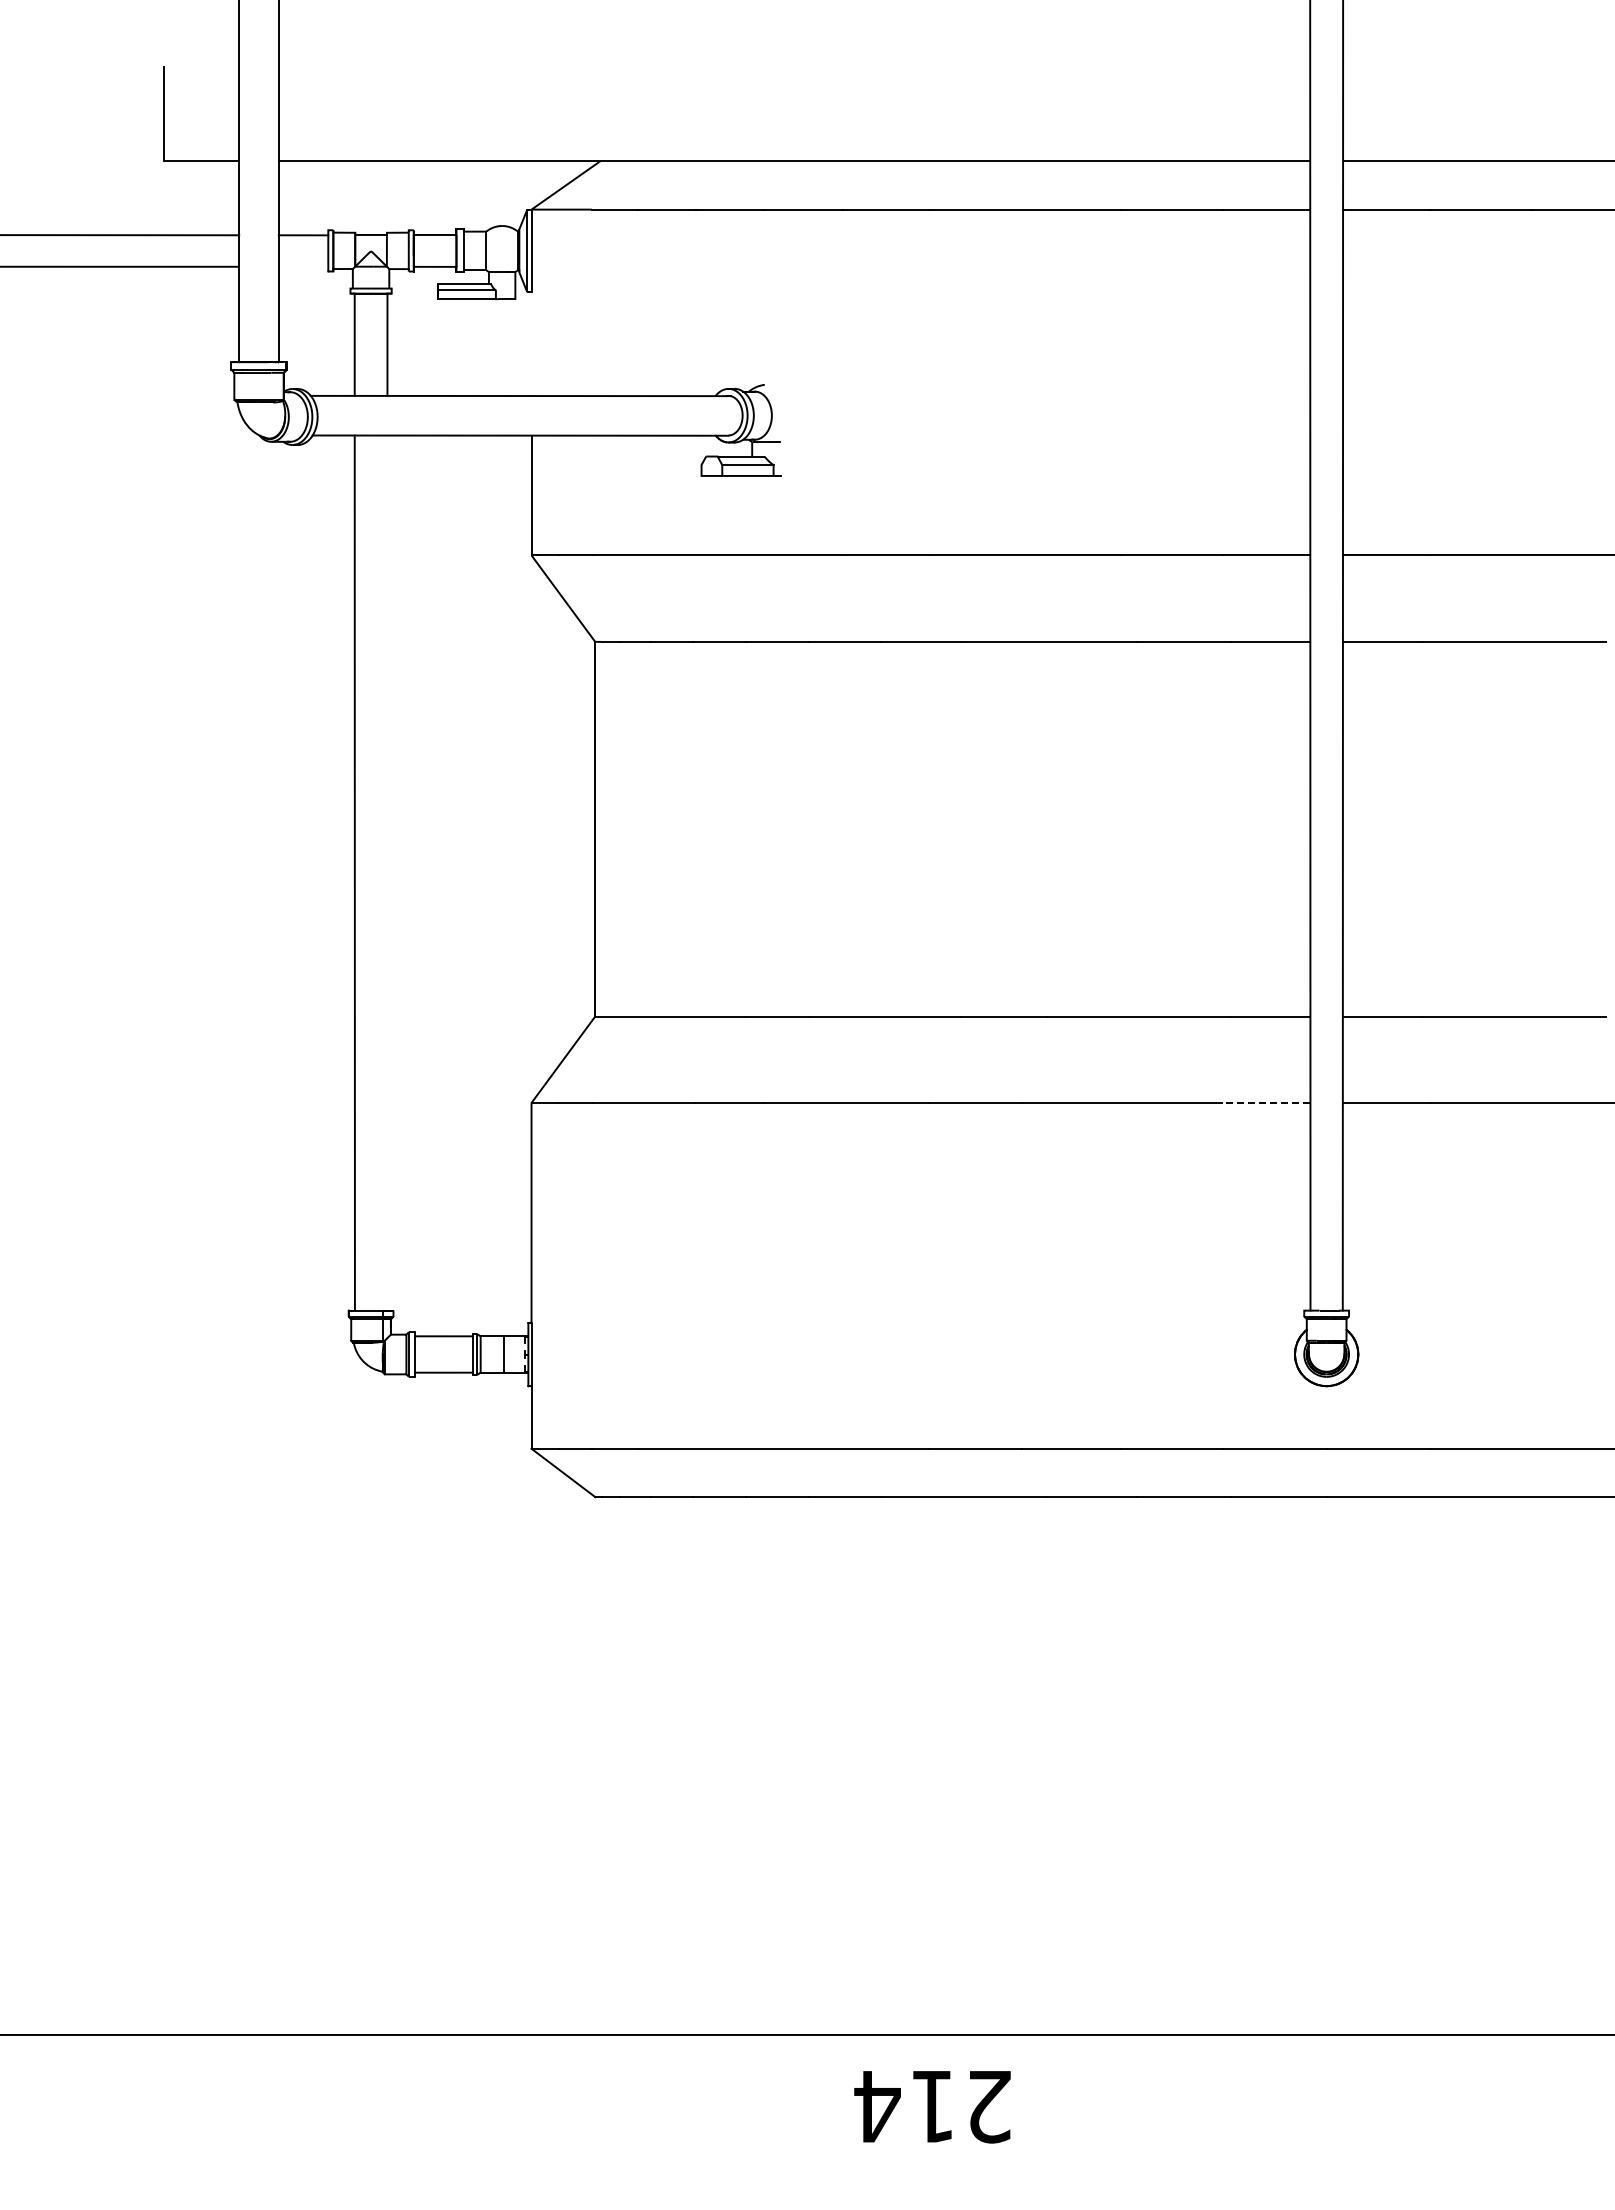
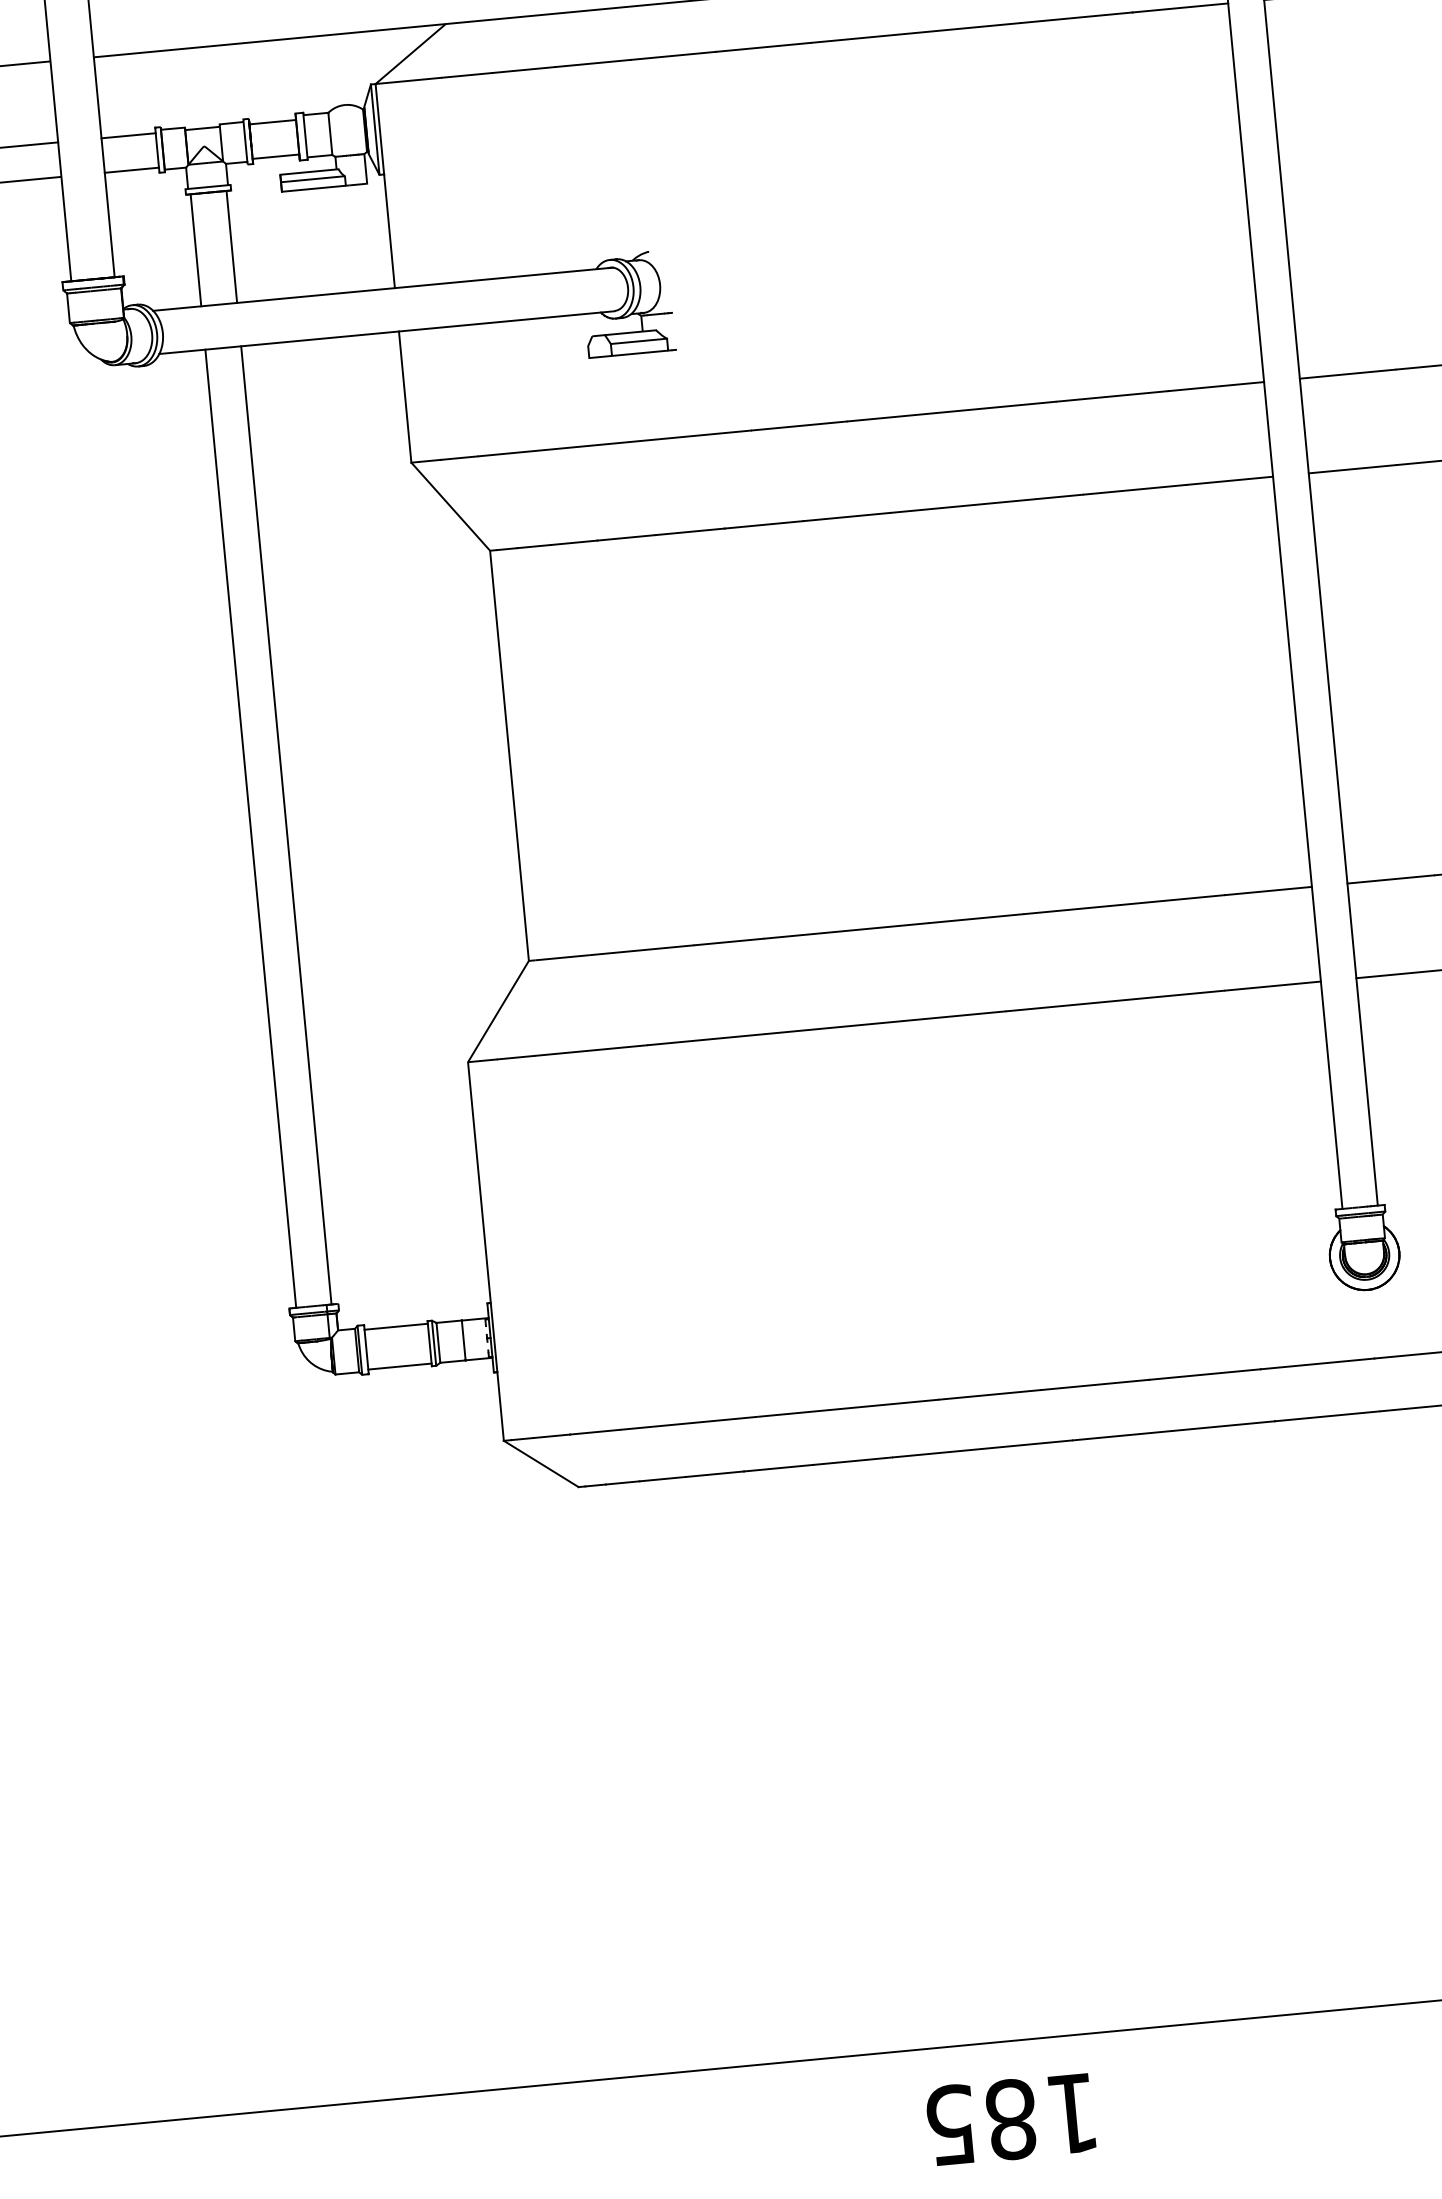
line: (303, 266) -> (131, 169), added
line: (531, 344) -> (389, 231), added
line: (387, 872) -> (286, 824), added
line: (1266, 1102) -> (1272, 985), dashed -> solid
text: (932, 2106) -> (1010, 2119), 214 -> 185

